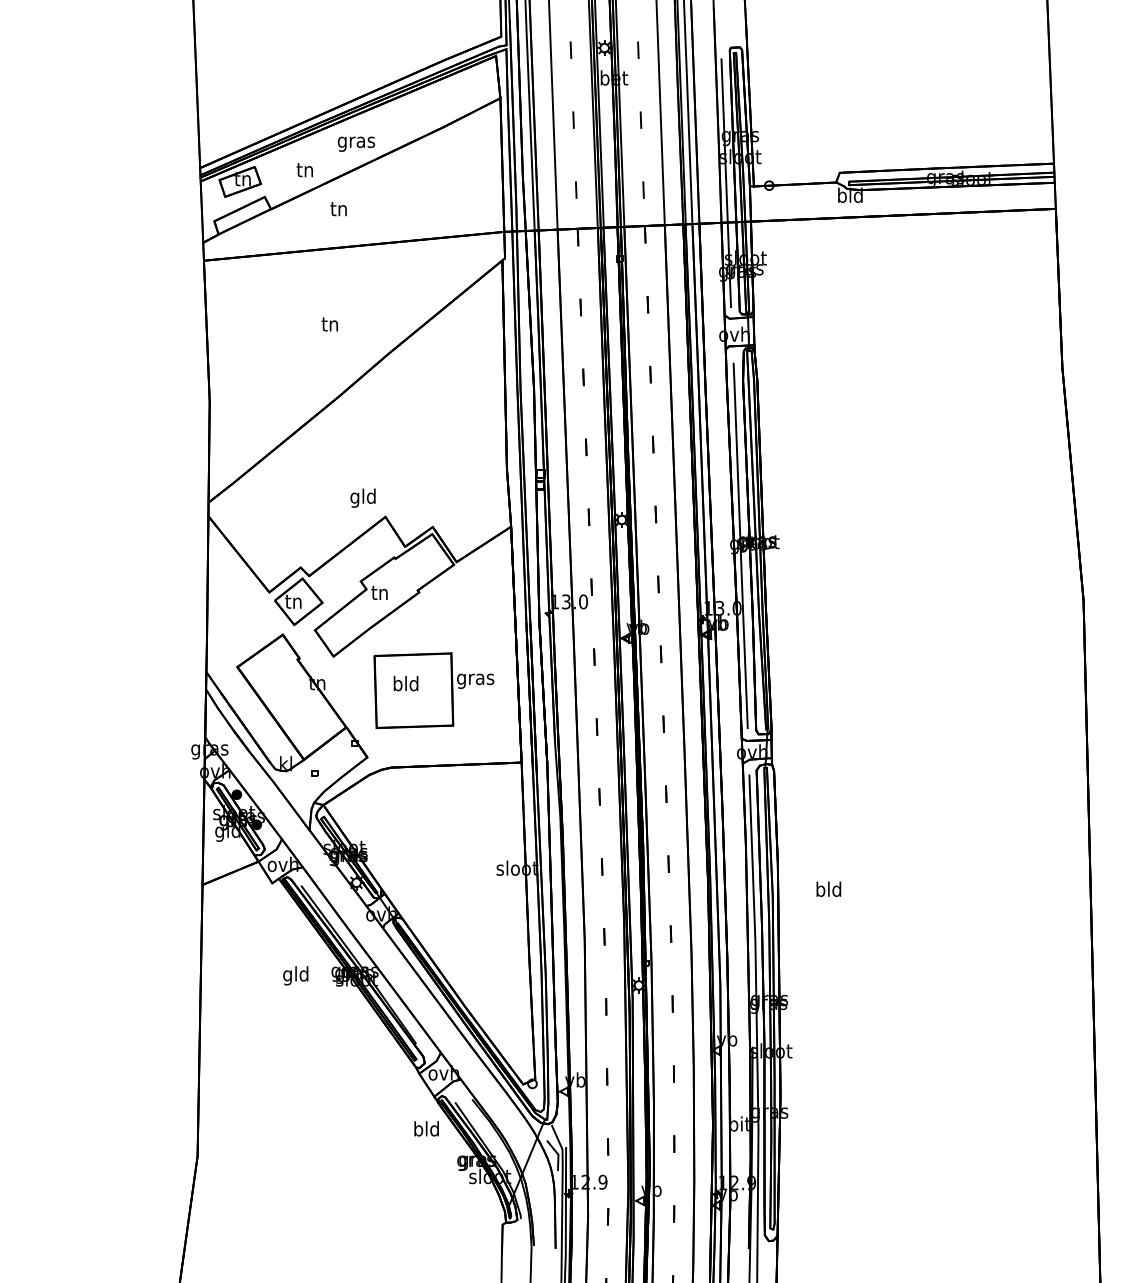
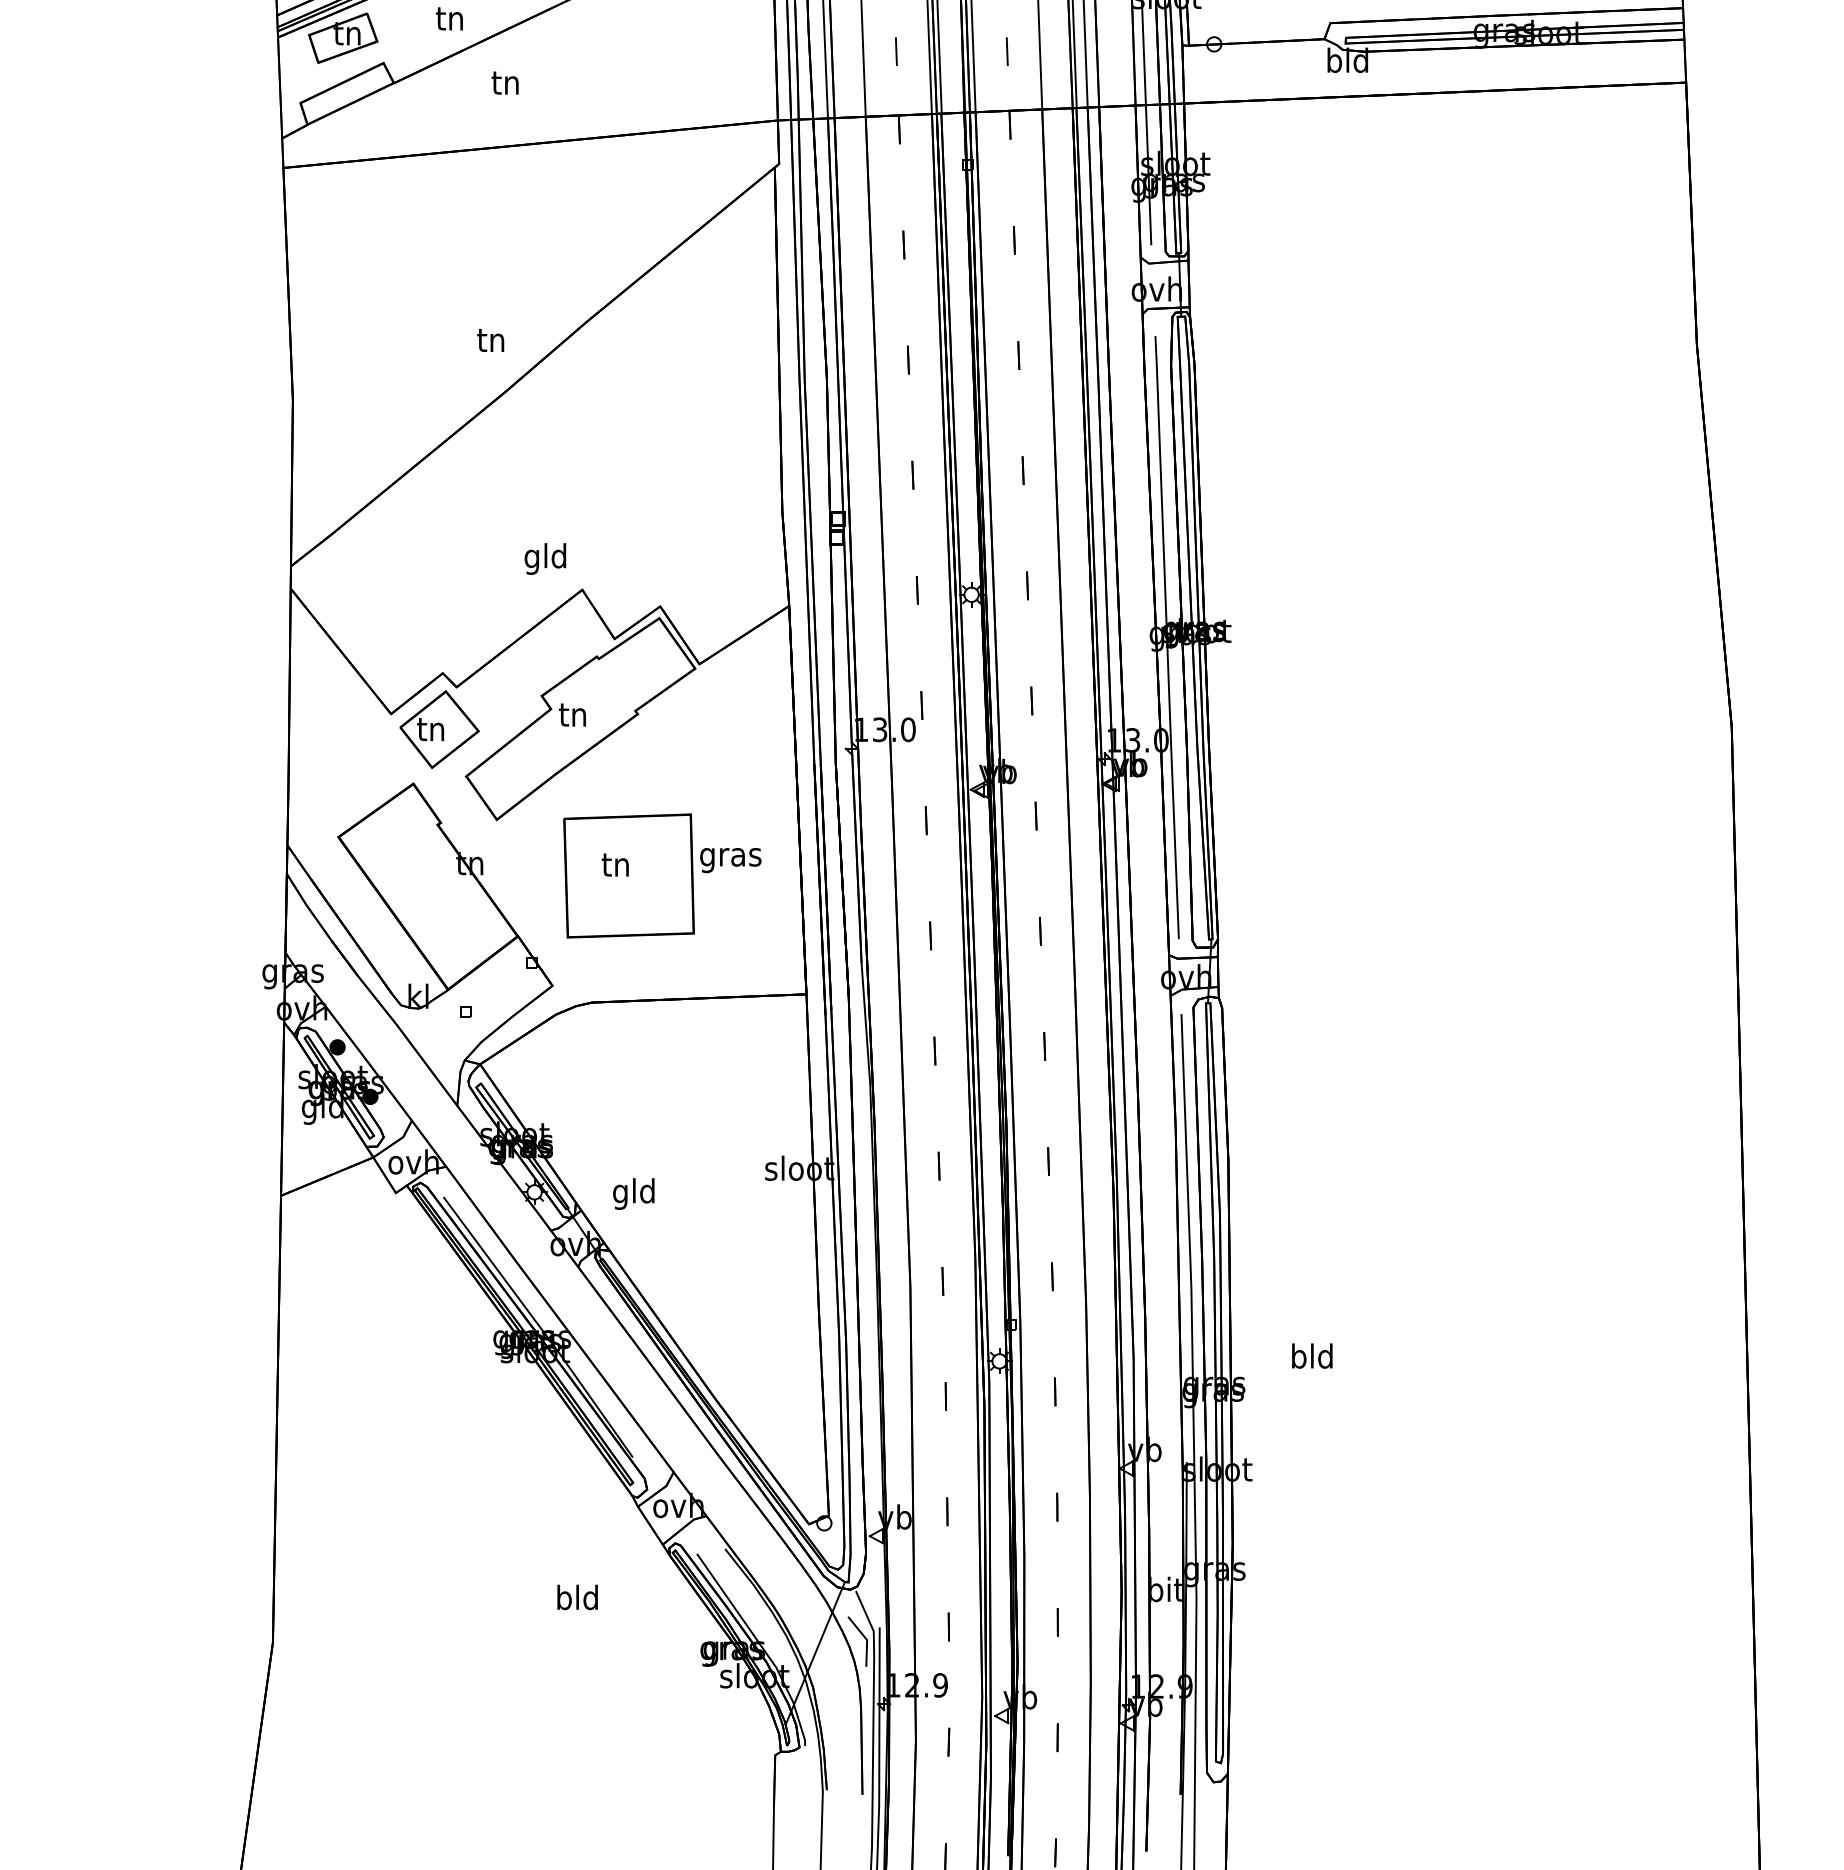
text: (329, 324) -> (490, 340), moved
text: (405, 683) -> (615, 864), bld -> tn
text: (828, 888) -> (1311, 1354), moved
text: (295, 975) -> (633, 1193), moved
text: (426, 1128) -> (577, 1596), moved

